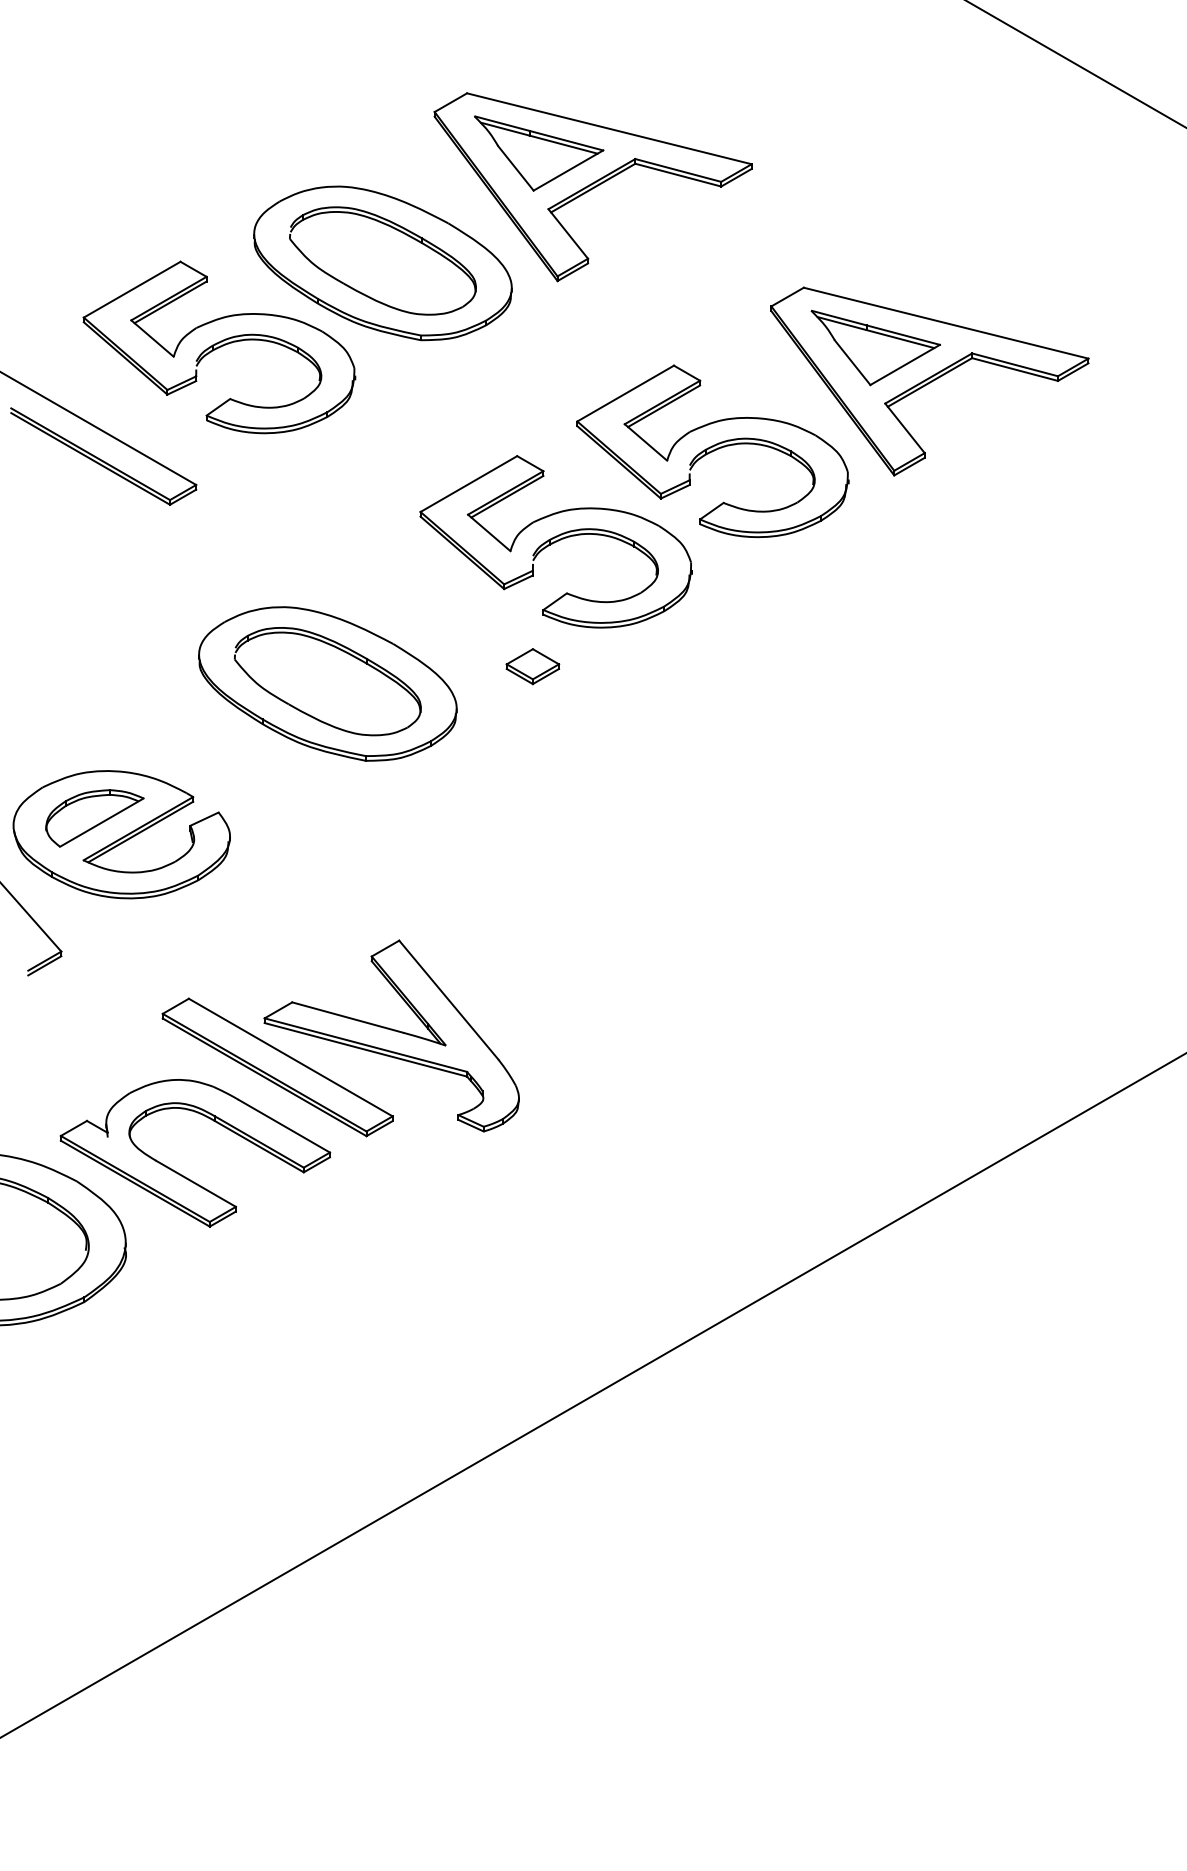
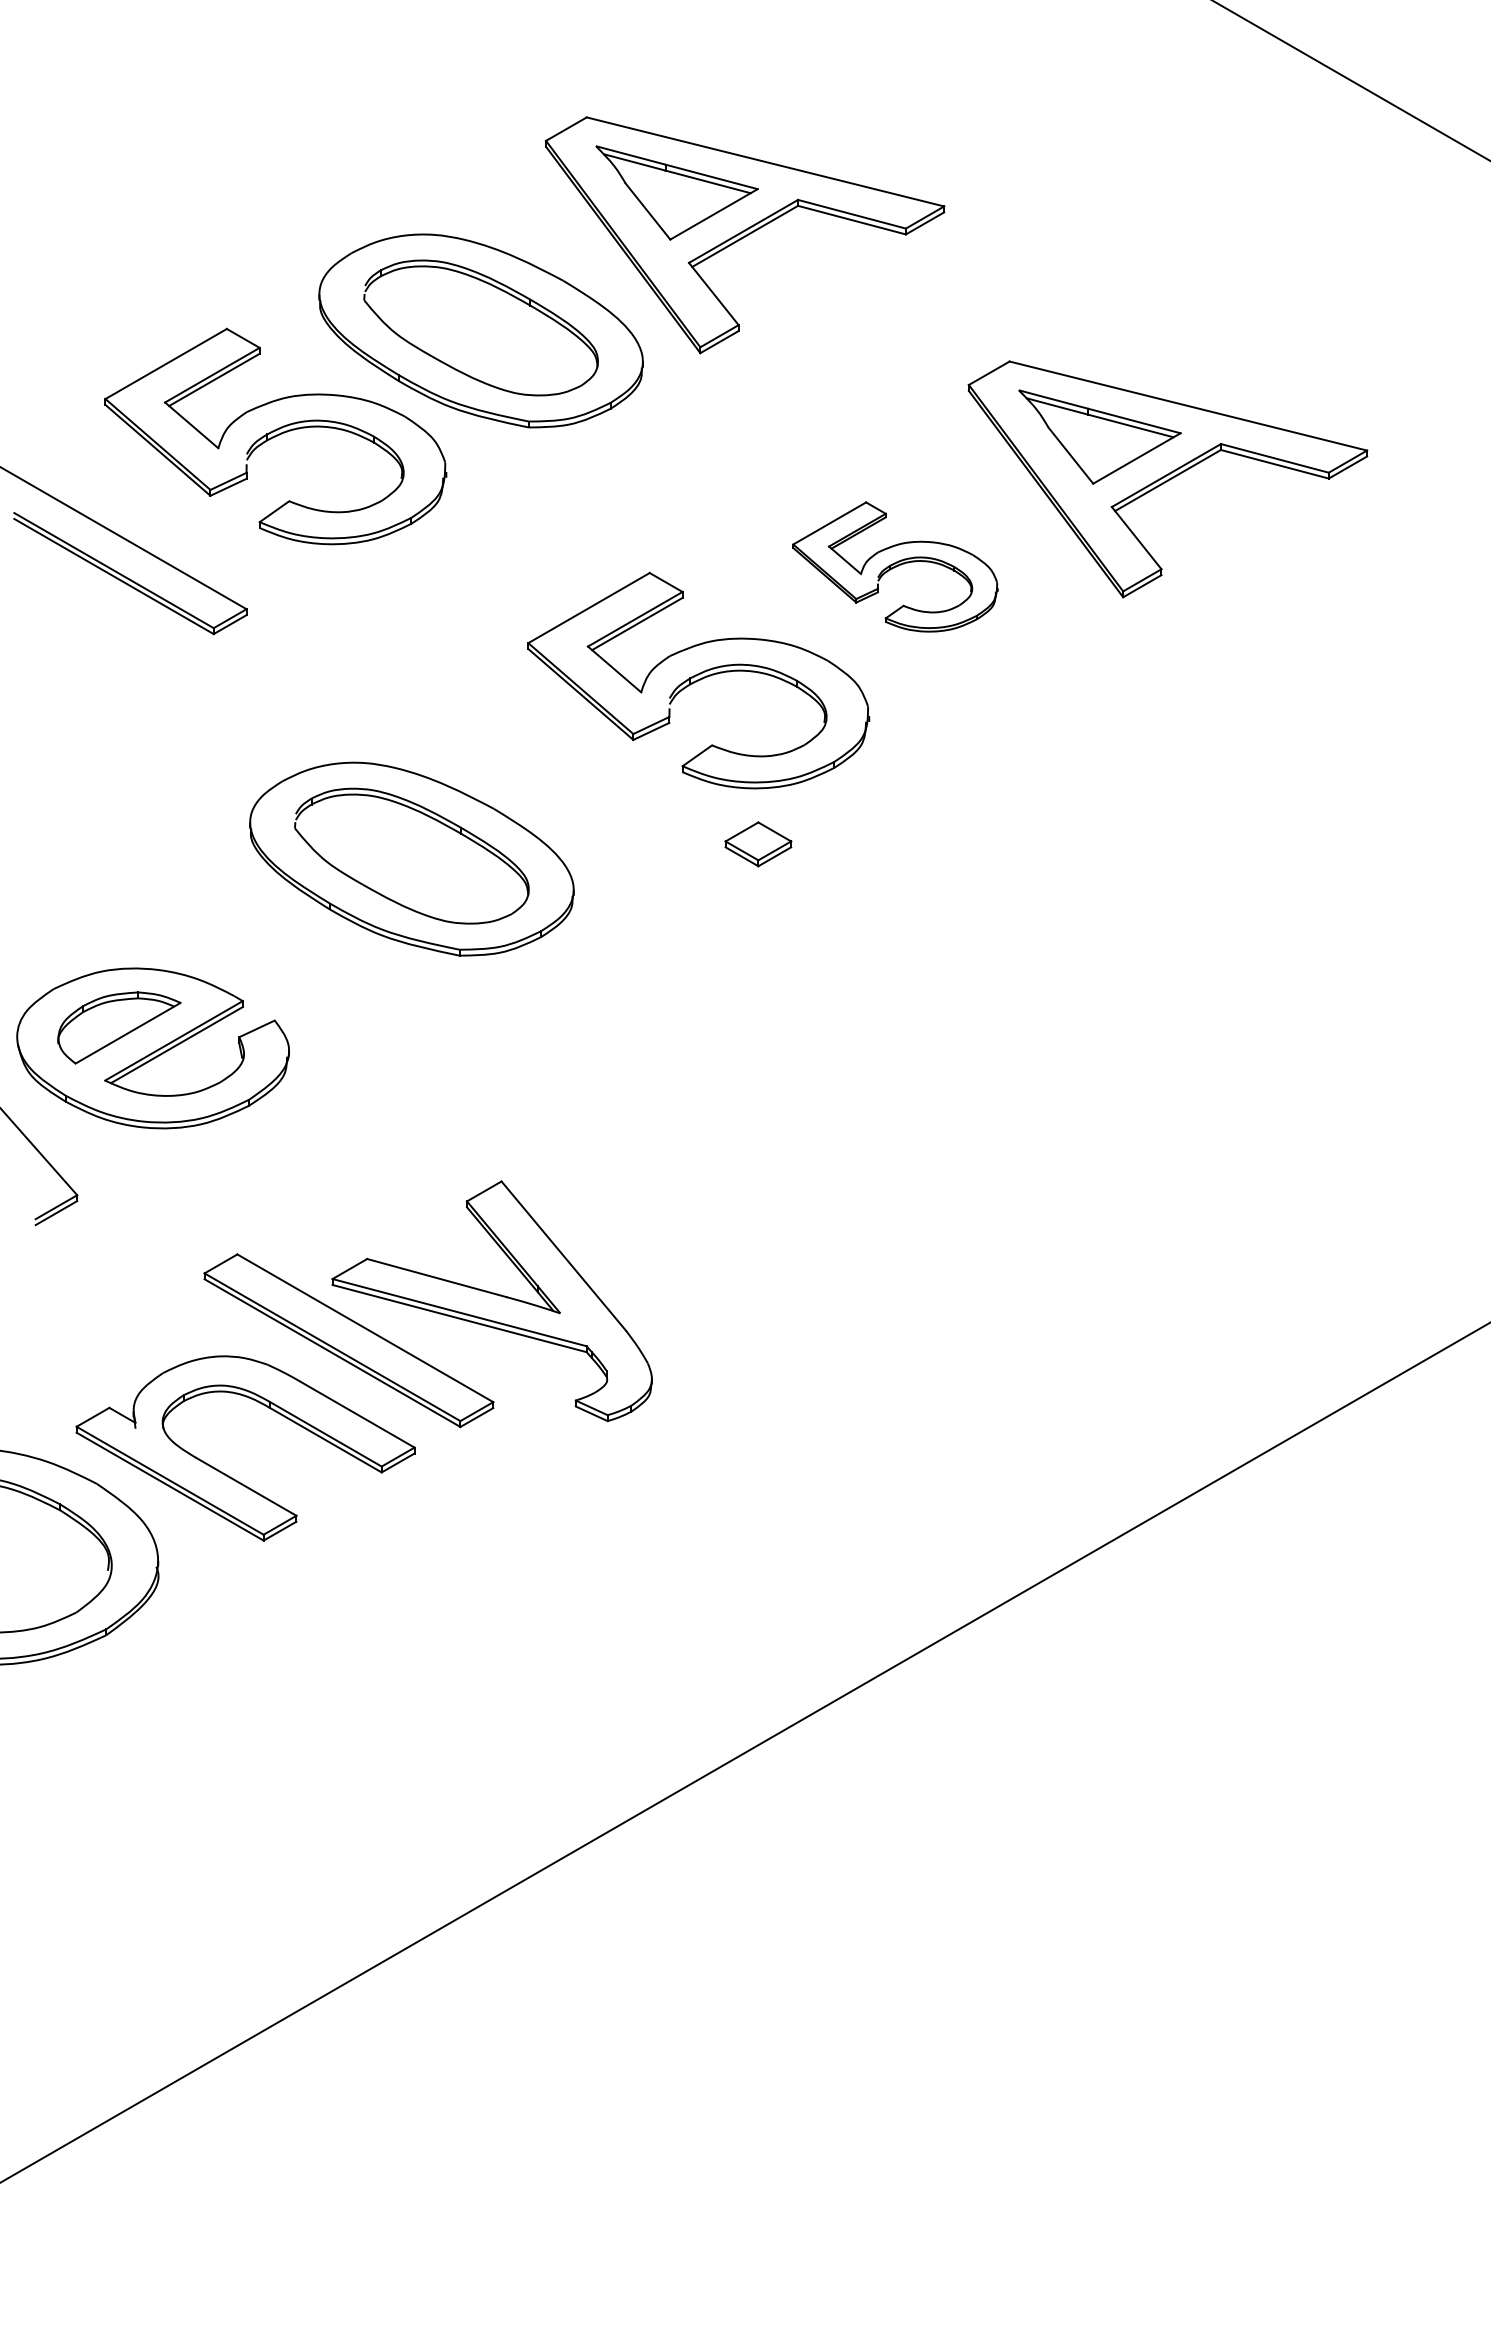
part: (712, 450) -> (895, 566), size x0.6
part: (532, 666) -> (758, 844), moved

